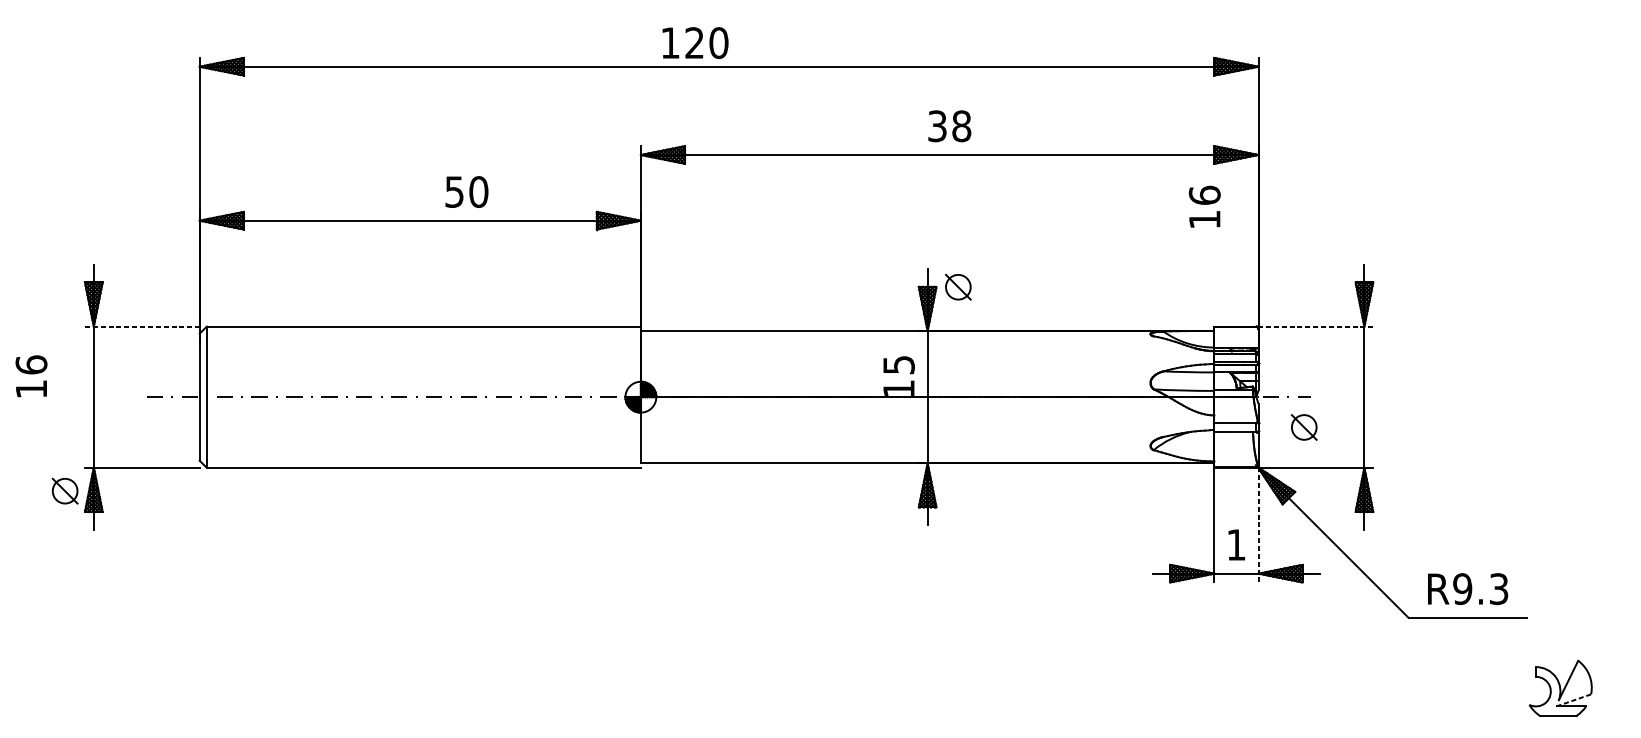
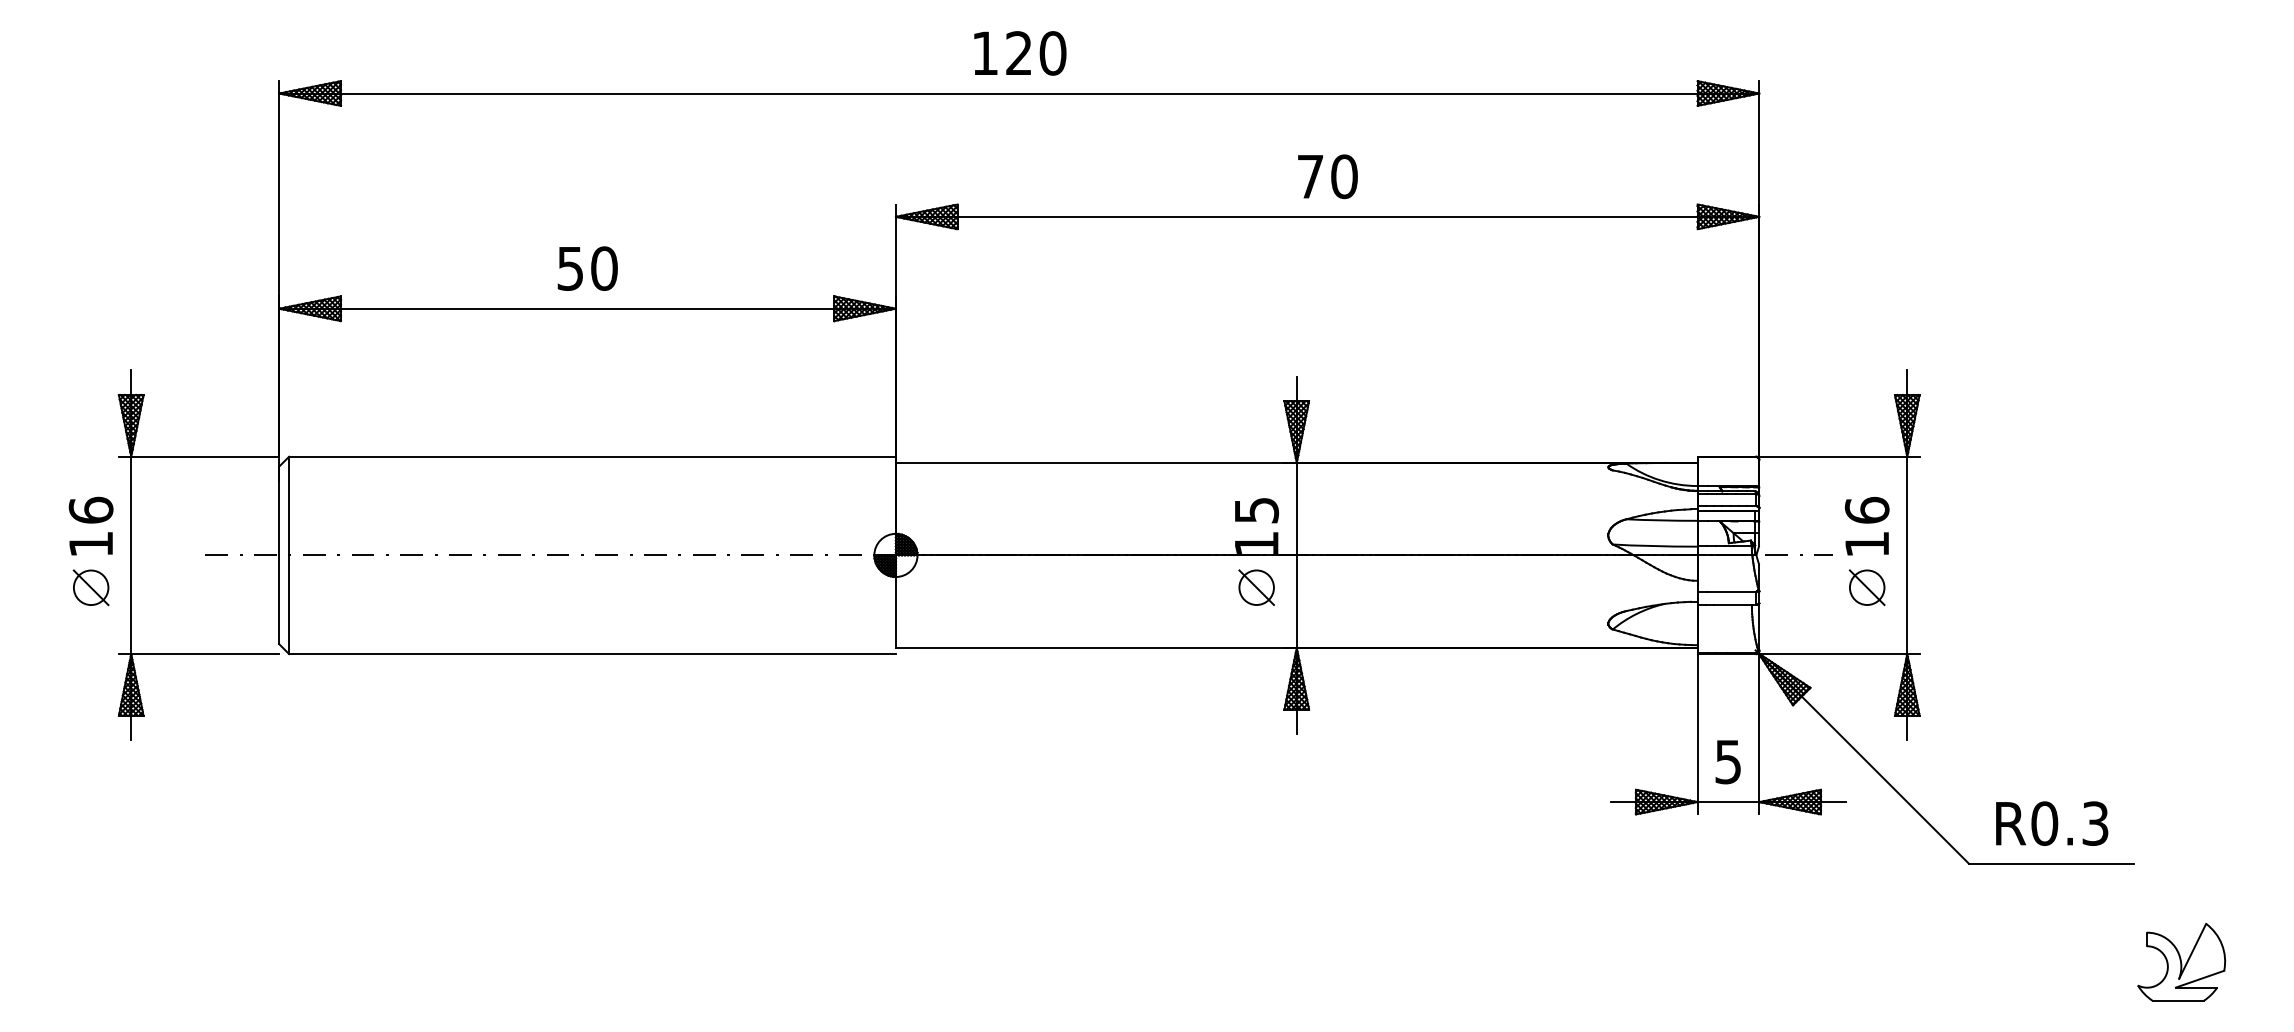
text: (695, 43) -> (1020, 53), moved
text: (949, 126) -> (1327, 176), 38 -> 70
text: (466, 191) -> (587, 268), moved
text: (1204, 206) -> (1866, 526), moved
part: (958, 287) -> (1256, 587), moved
line: (142, 326) -> (199, 456), dashed -> solid
line: (1314, 326) -> (1837, 456), dashed -> solid
text: (31, 375) -> (90, 525), moved
part: (1303, 427) -> (1866, 587), moved
part: (64, 490) -> (90, 587), moved
line: (1258, 523) -> (1759, 731), dashed -> solid
text: (1235, 545) -> (1727, 762), 1 -> 5
text: (1462, 588) -> (2044, 823), R9.3 -> R0.3
line: (1574, 700) -> (2200, 979), dashed -> solid

